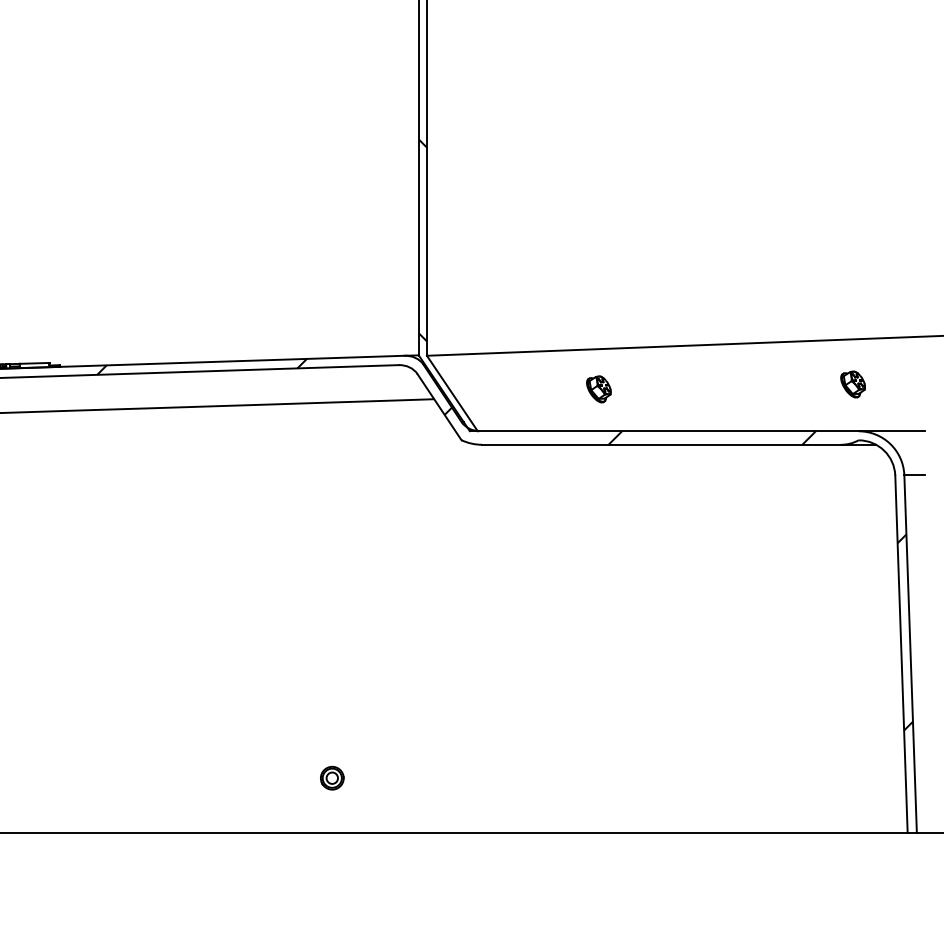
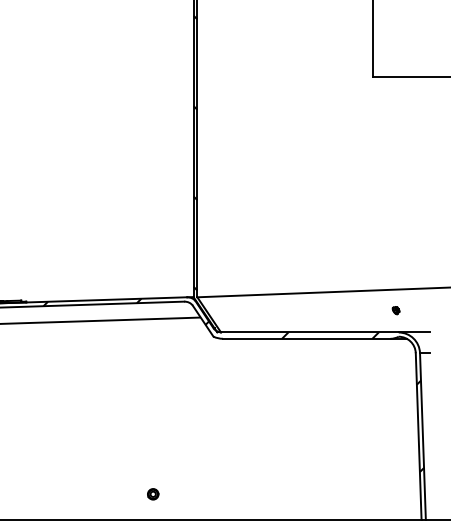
part: (851, 384) -> (395, 310), size x0.6
part: (598, 388) -> (277, 312), removed

